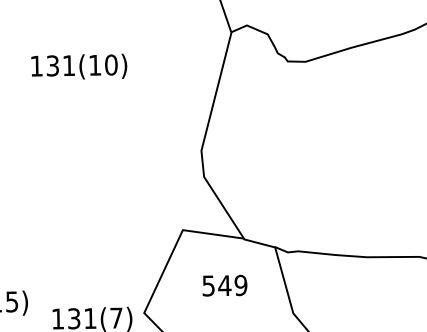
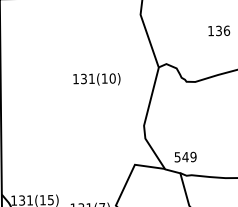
text: (78, 66) -> (96, 79), moved
text: (224, 284) -> (185, 156), moved

